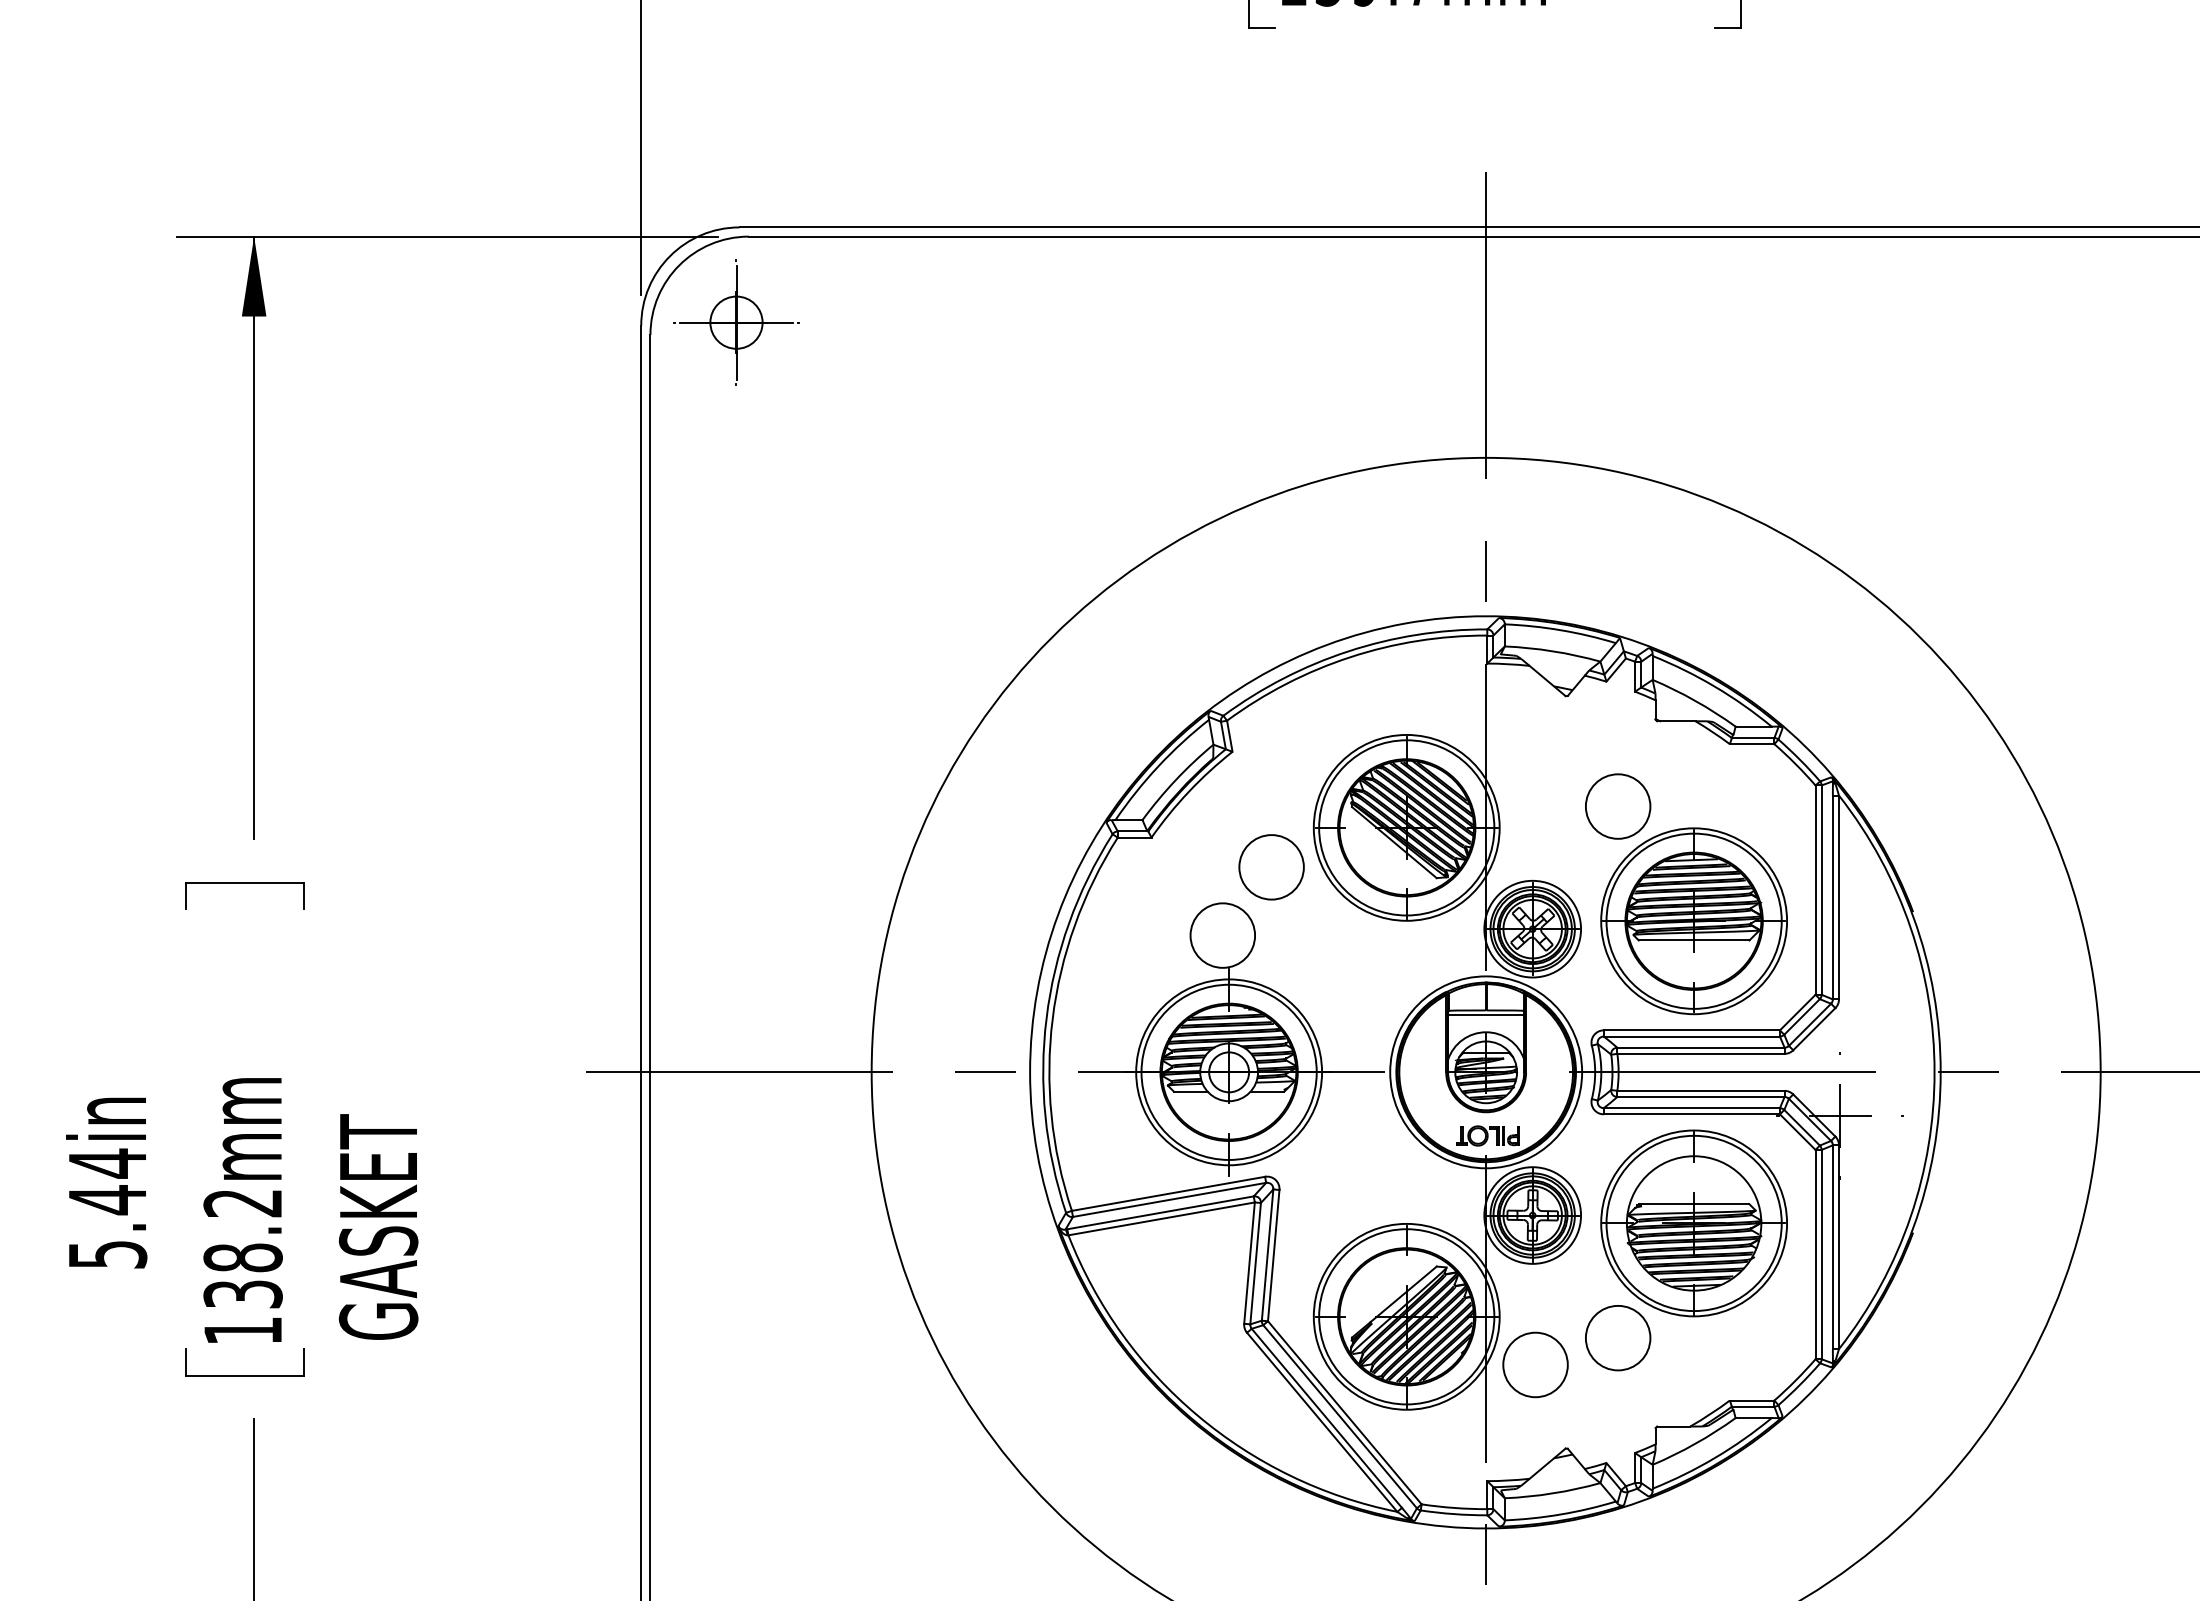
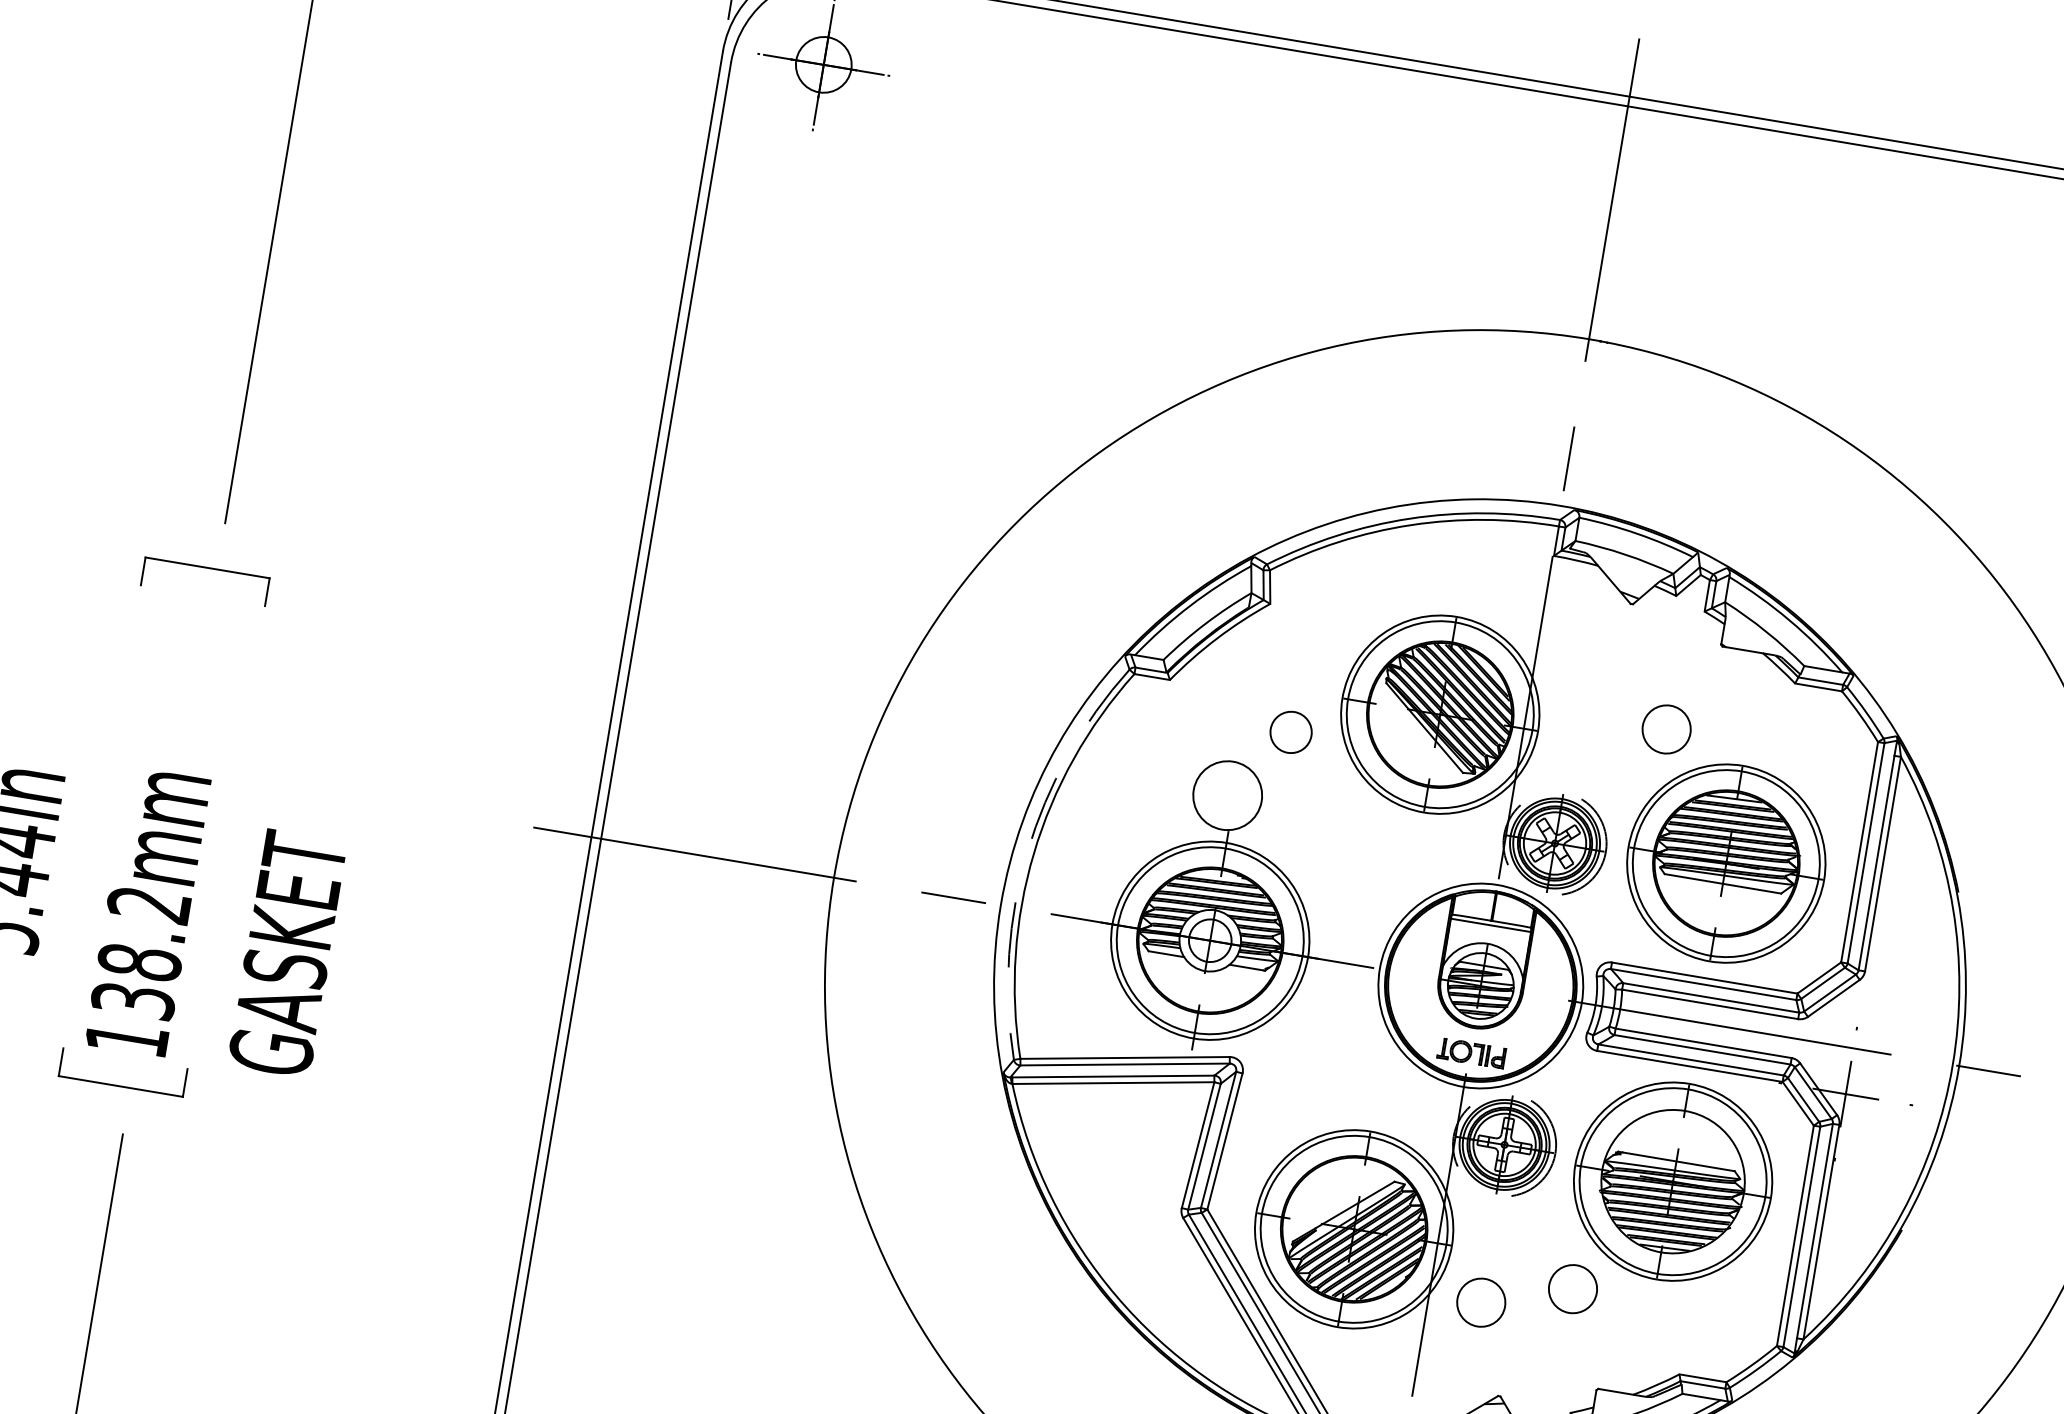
circle: (1618, 806) -> (1666, 729), size x0.7
circle: (1271, 867) -> (1290, 732), size x0.6
circle: (1532, 928) -> (1554, 842), solid -> dashed
arc: (1046, 1018) -> (1027, 851), solid -> dashed
circle: (1532, 1215) -> (1504, 1144), solid -> dashed
circle: (1618, 1338) -> (1573, 1289), size x0.7
circle: (1535, 1364) -> (1481, 1302), size x0.7

